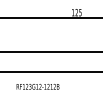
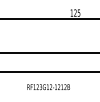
text: (37, 86) -> (48, 86), moved

